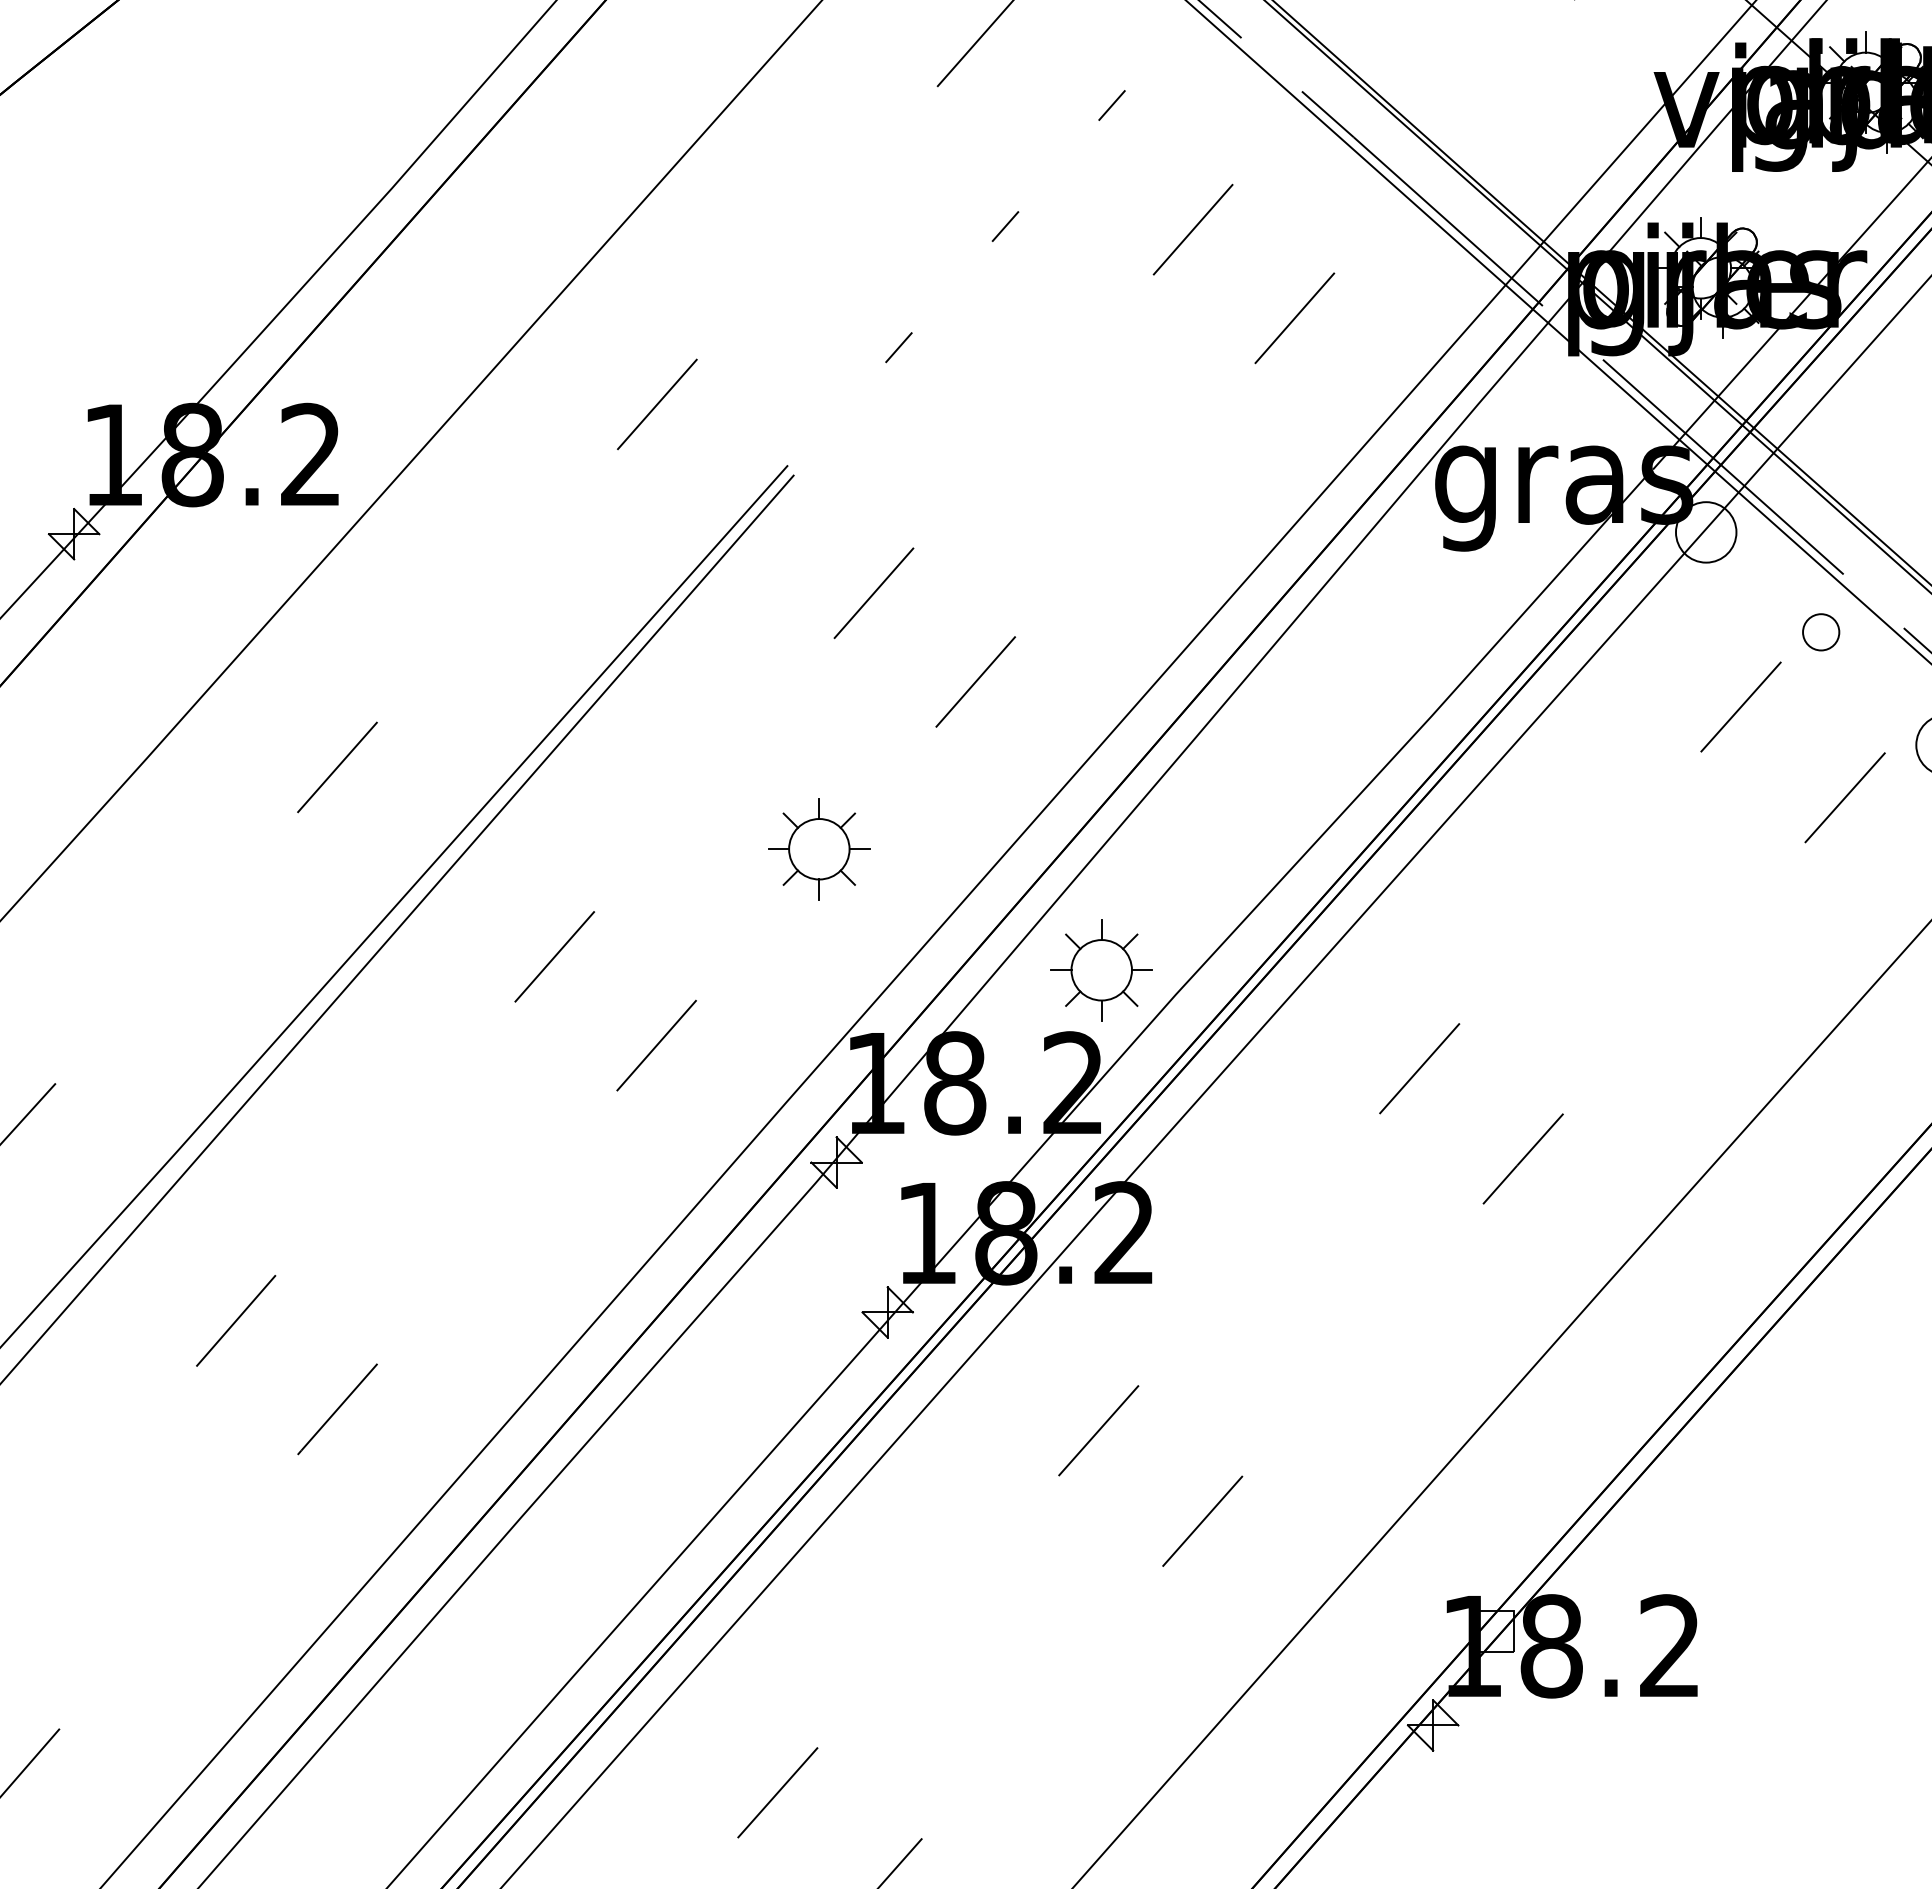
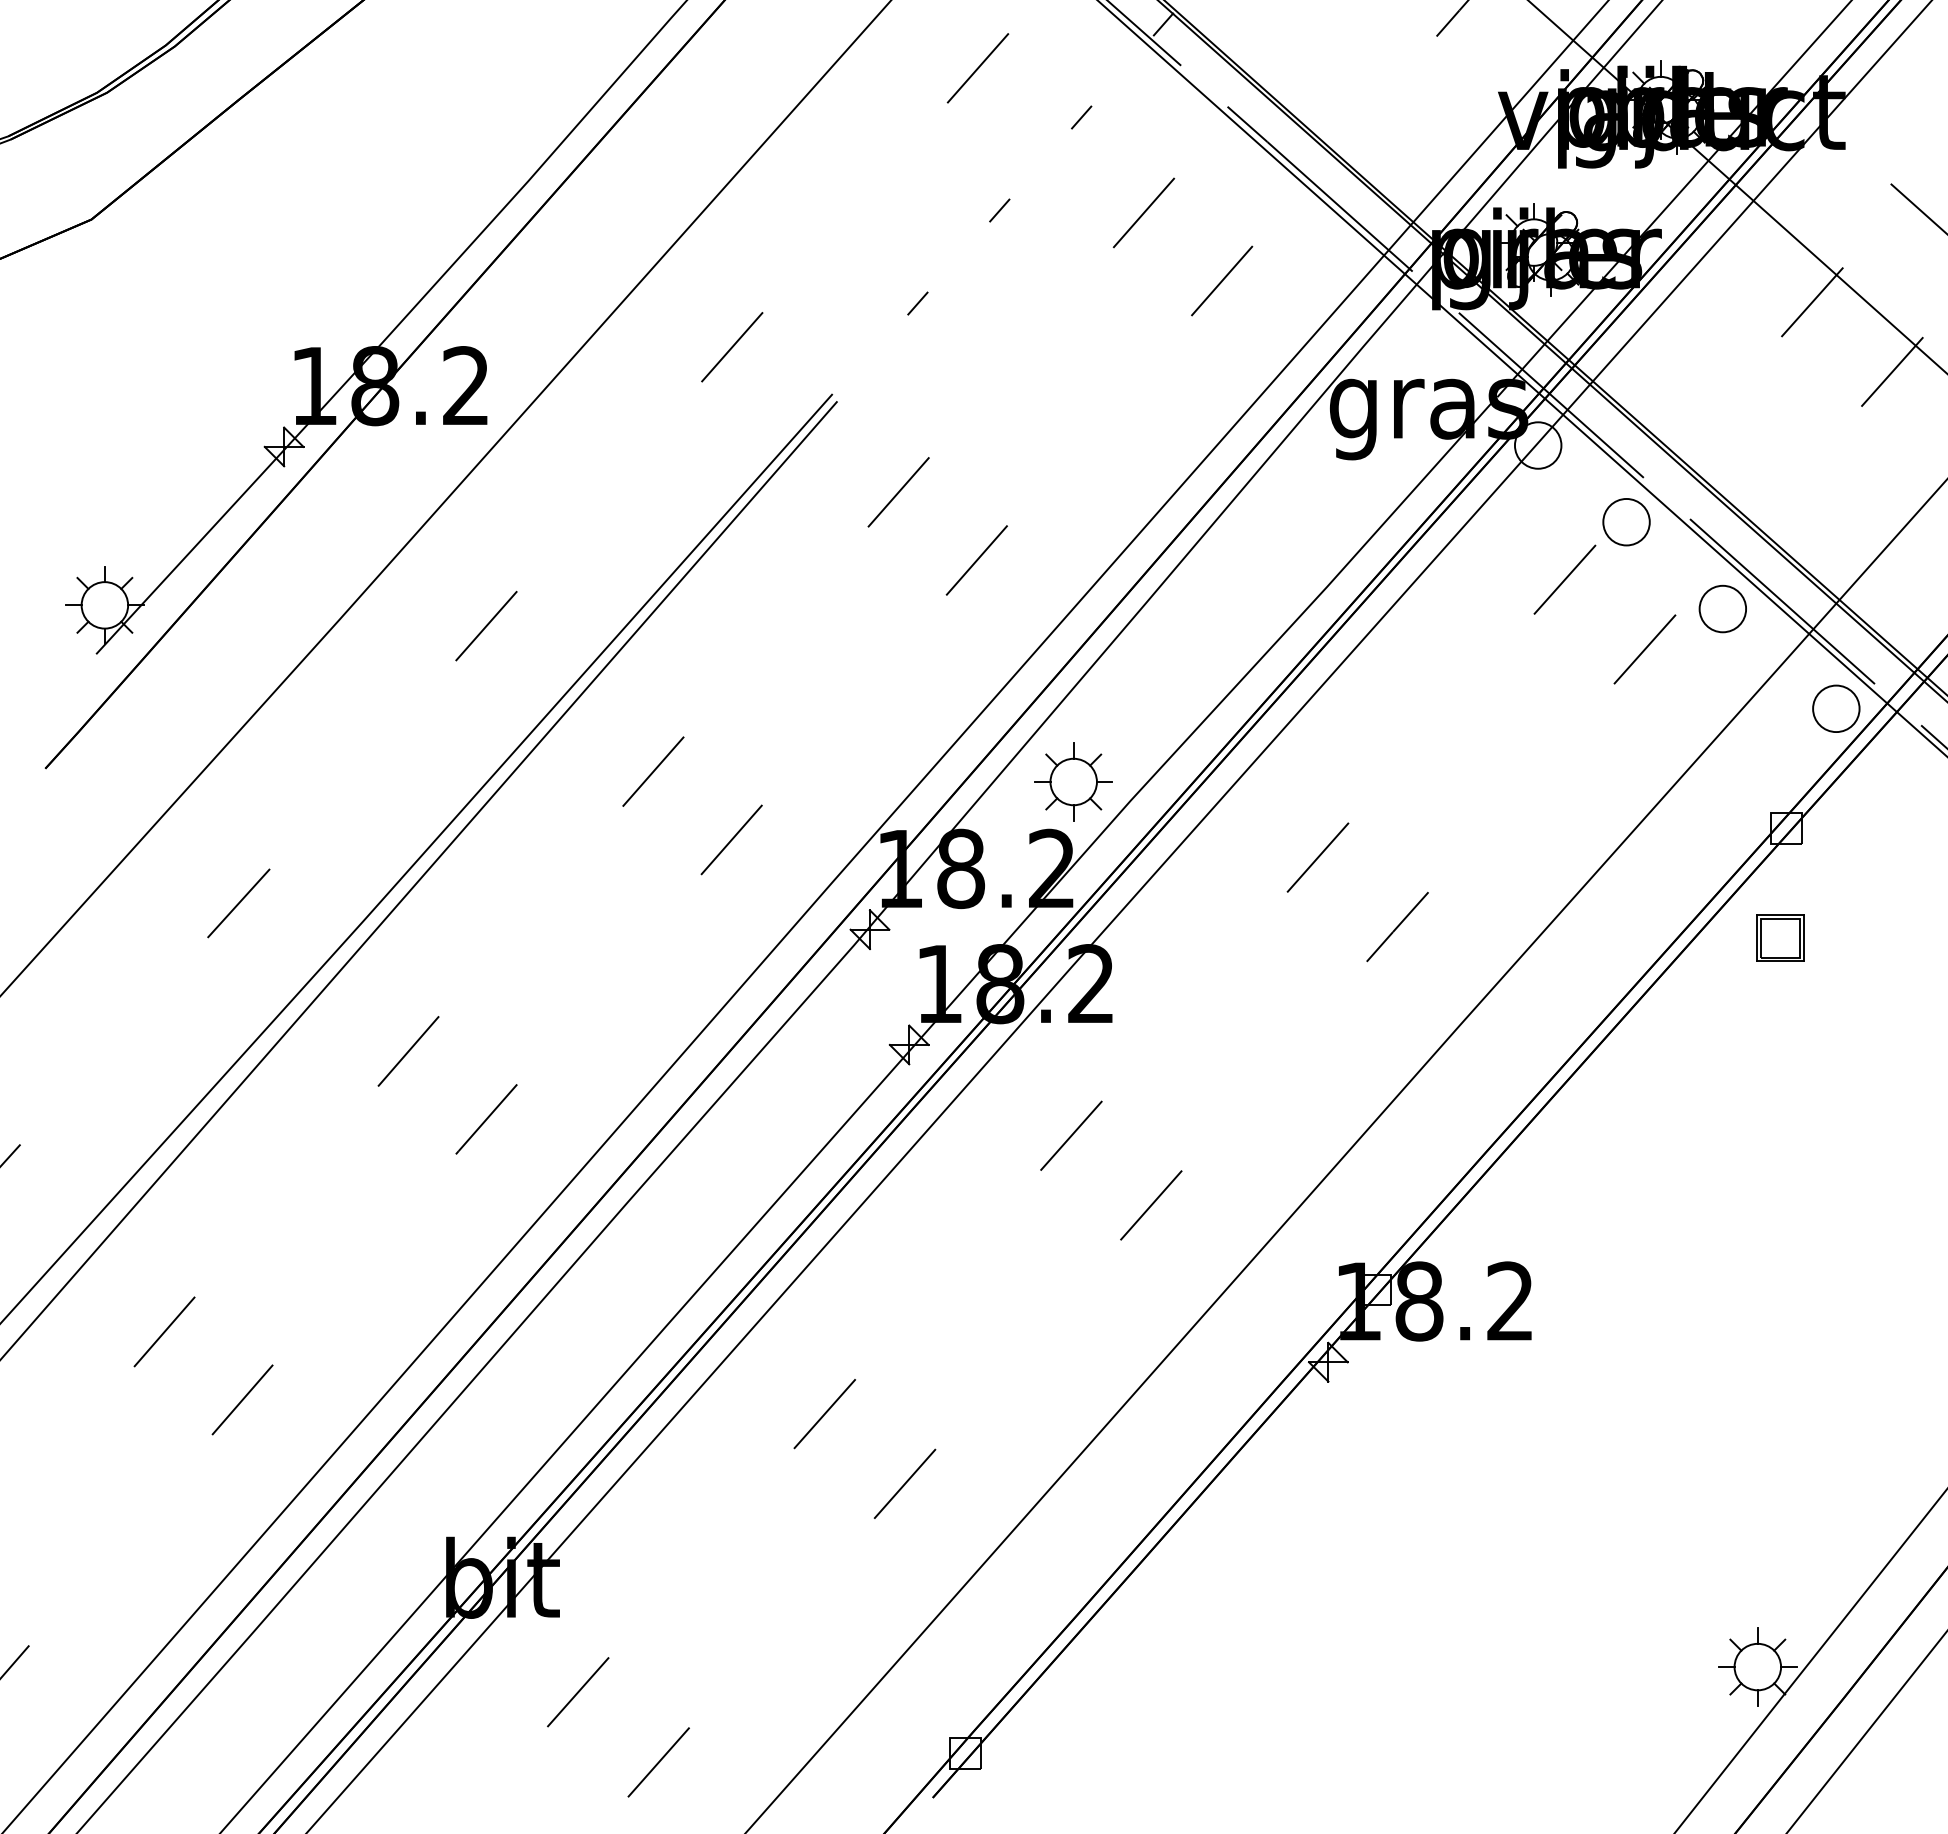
part: (1821, 632) -> (1626, 522), size x1.67
part: (819, 848) -> (856, 688), removed

